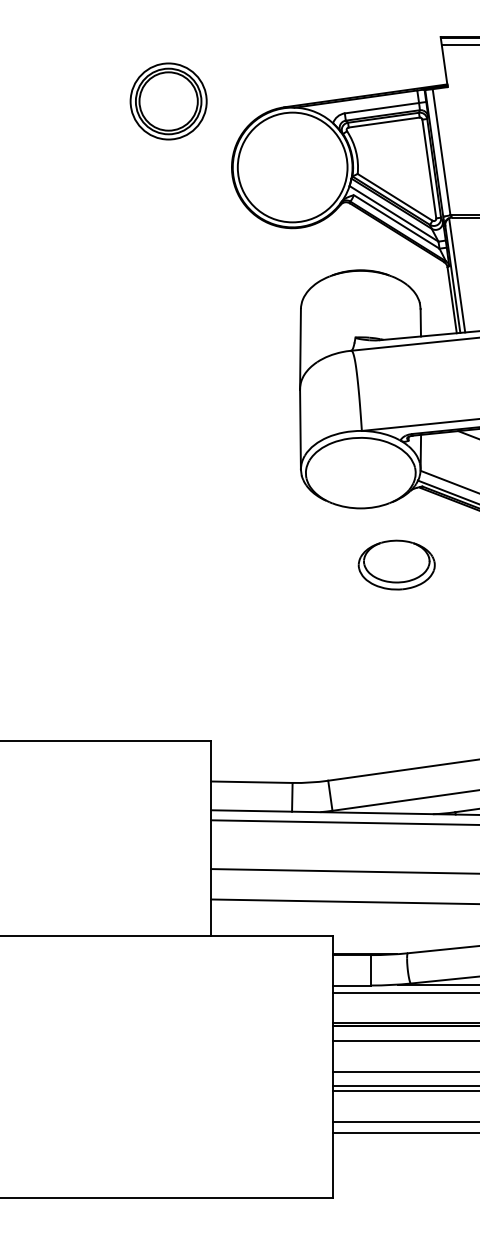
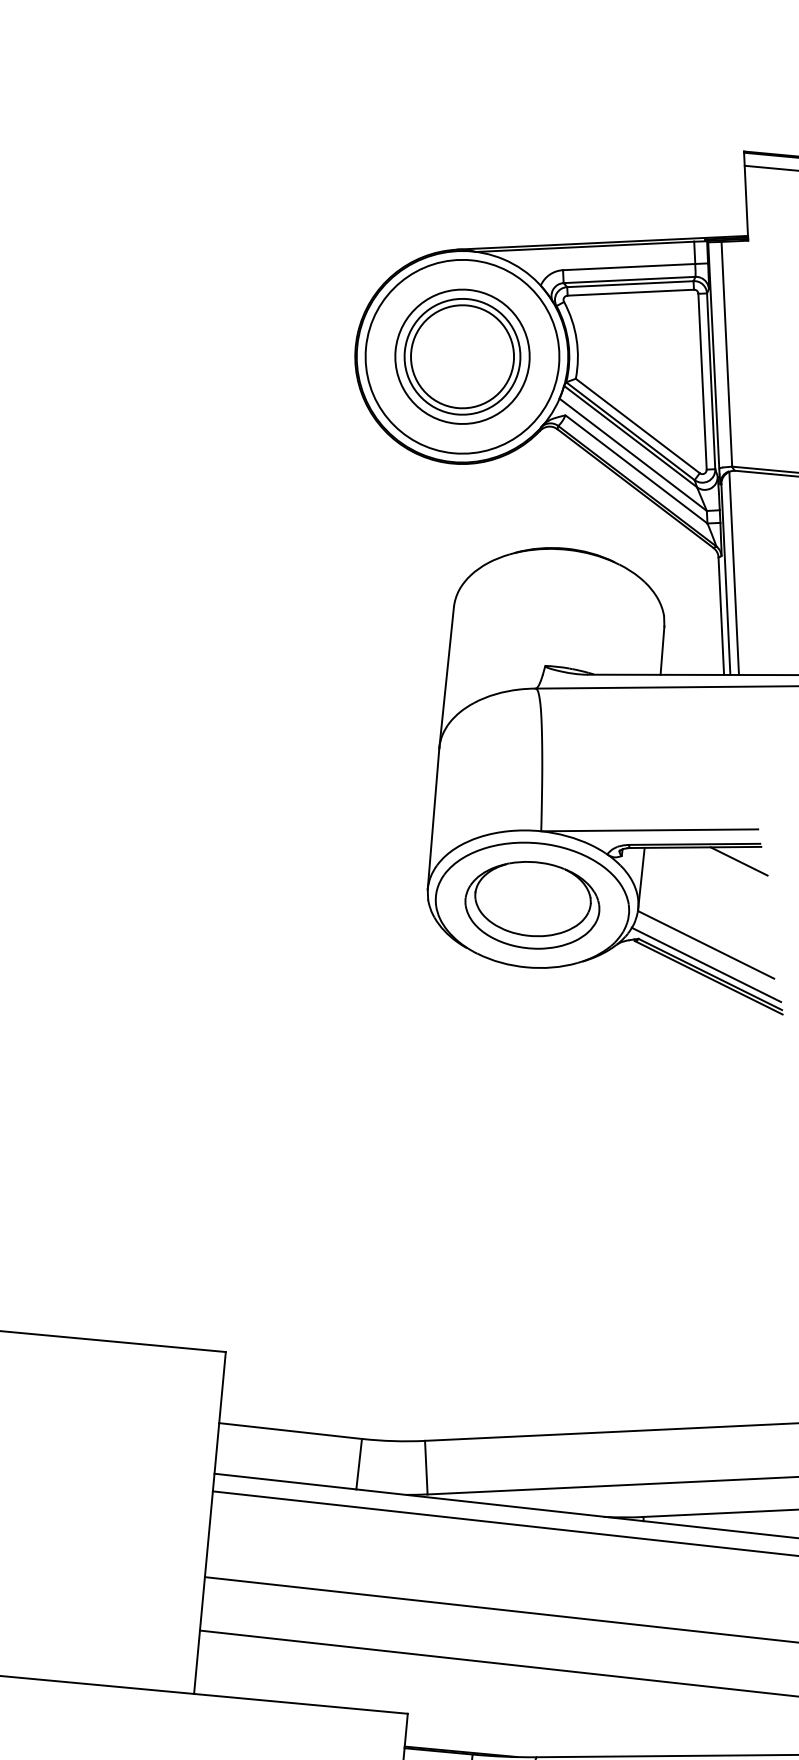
part: (168, 101) -> (462, 356), moved
part: (396, 564) -> (532, 904), moved

